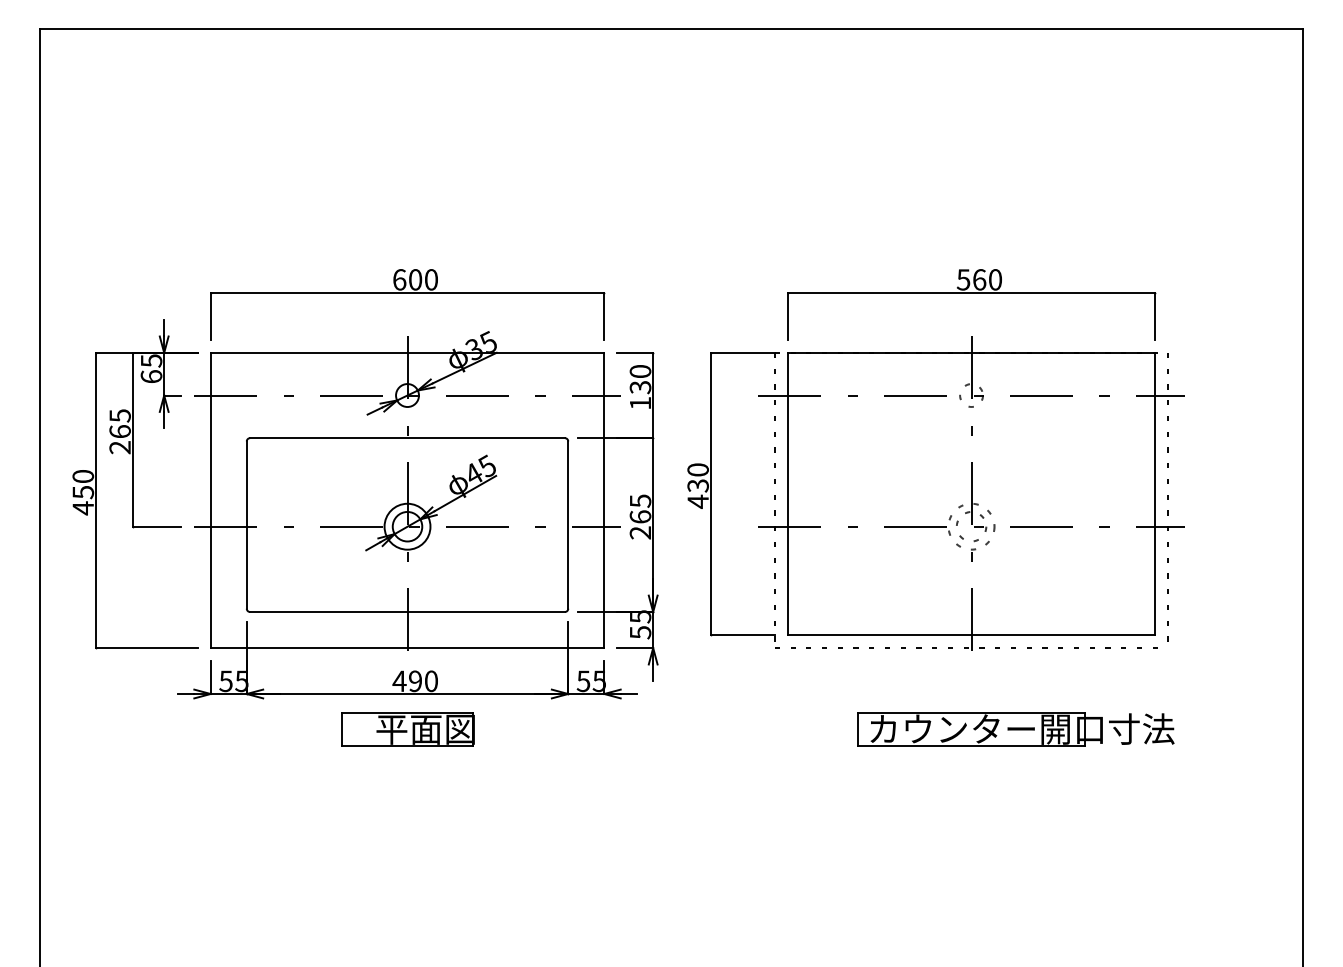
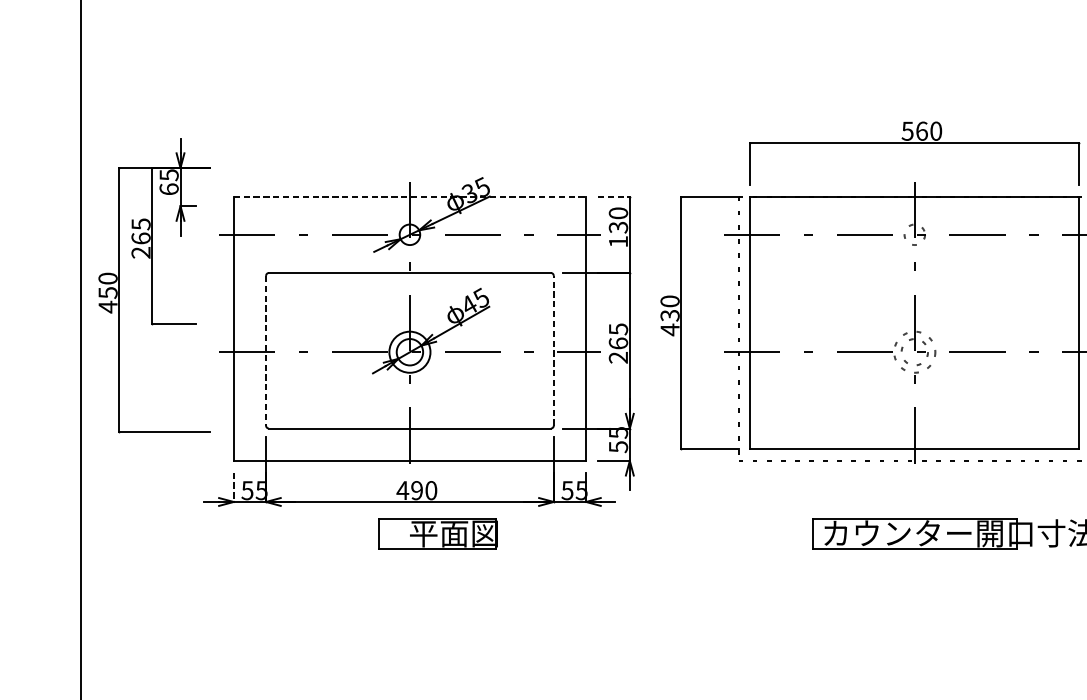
part: (407, 293) -> (409, 143), removed
line: (407, 352) -> (409, 196), solid -> dashed
line: (635, 352) -> (614, 196), solid -> dashed
part: (135, 484) -> (154, 285), moved
line: (246, 525) -> (265, 351), solid -> dashed
line: (568, 525) -> (554, 351), solid -> dashed
line: (210, 678) -> (233, 488), solid -> dashed
part: (407, 729) -> (437, 533), moved

